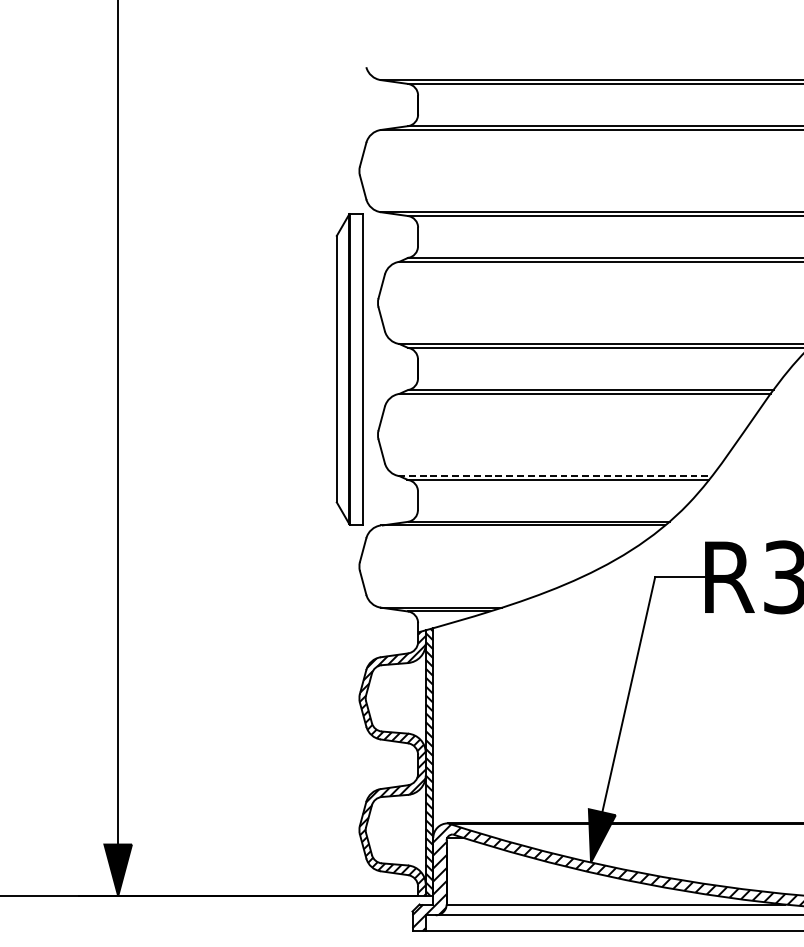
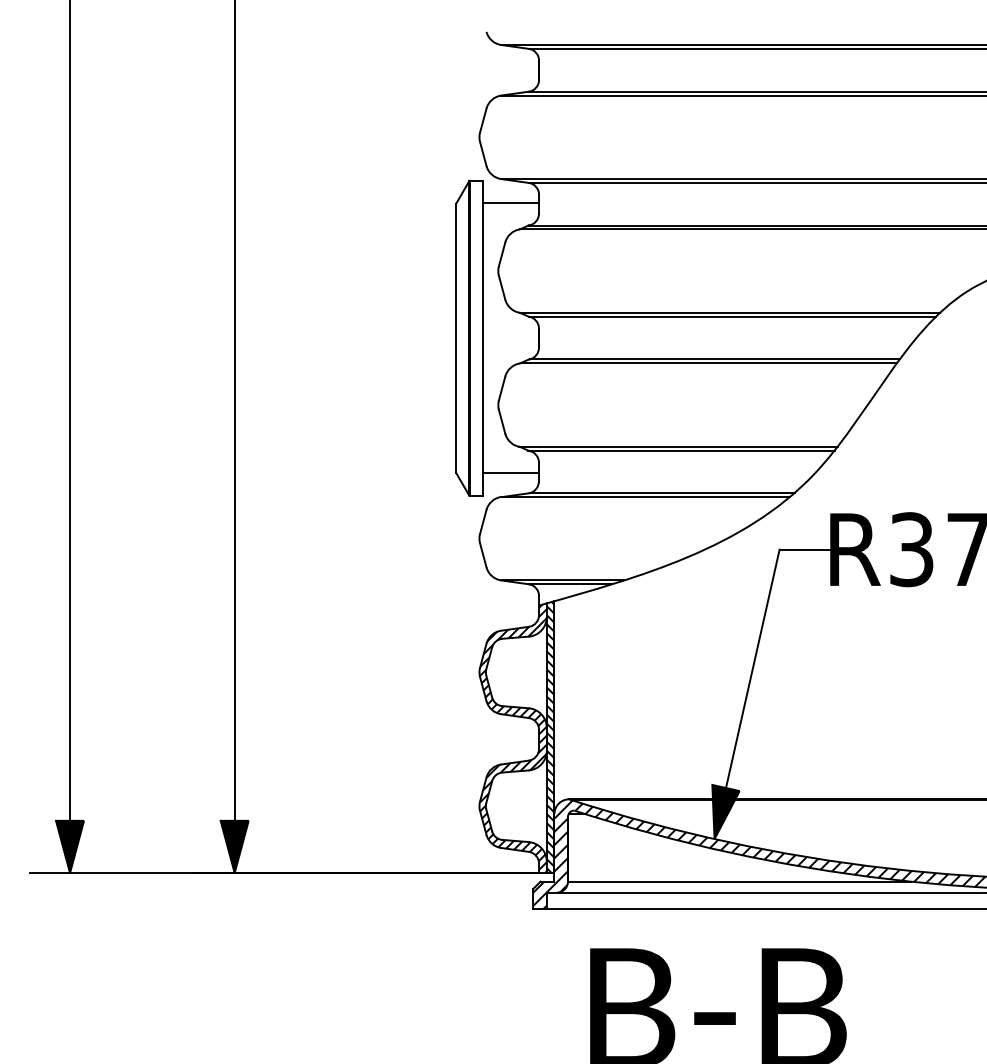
line: (388, 236) -> (509, 203), added
line: (555, 475) -> (678, 446), dashed -> solid
line: (388, 502) -> (509, 473), added

